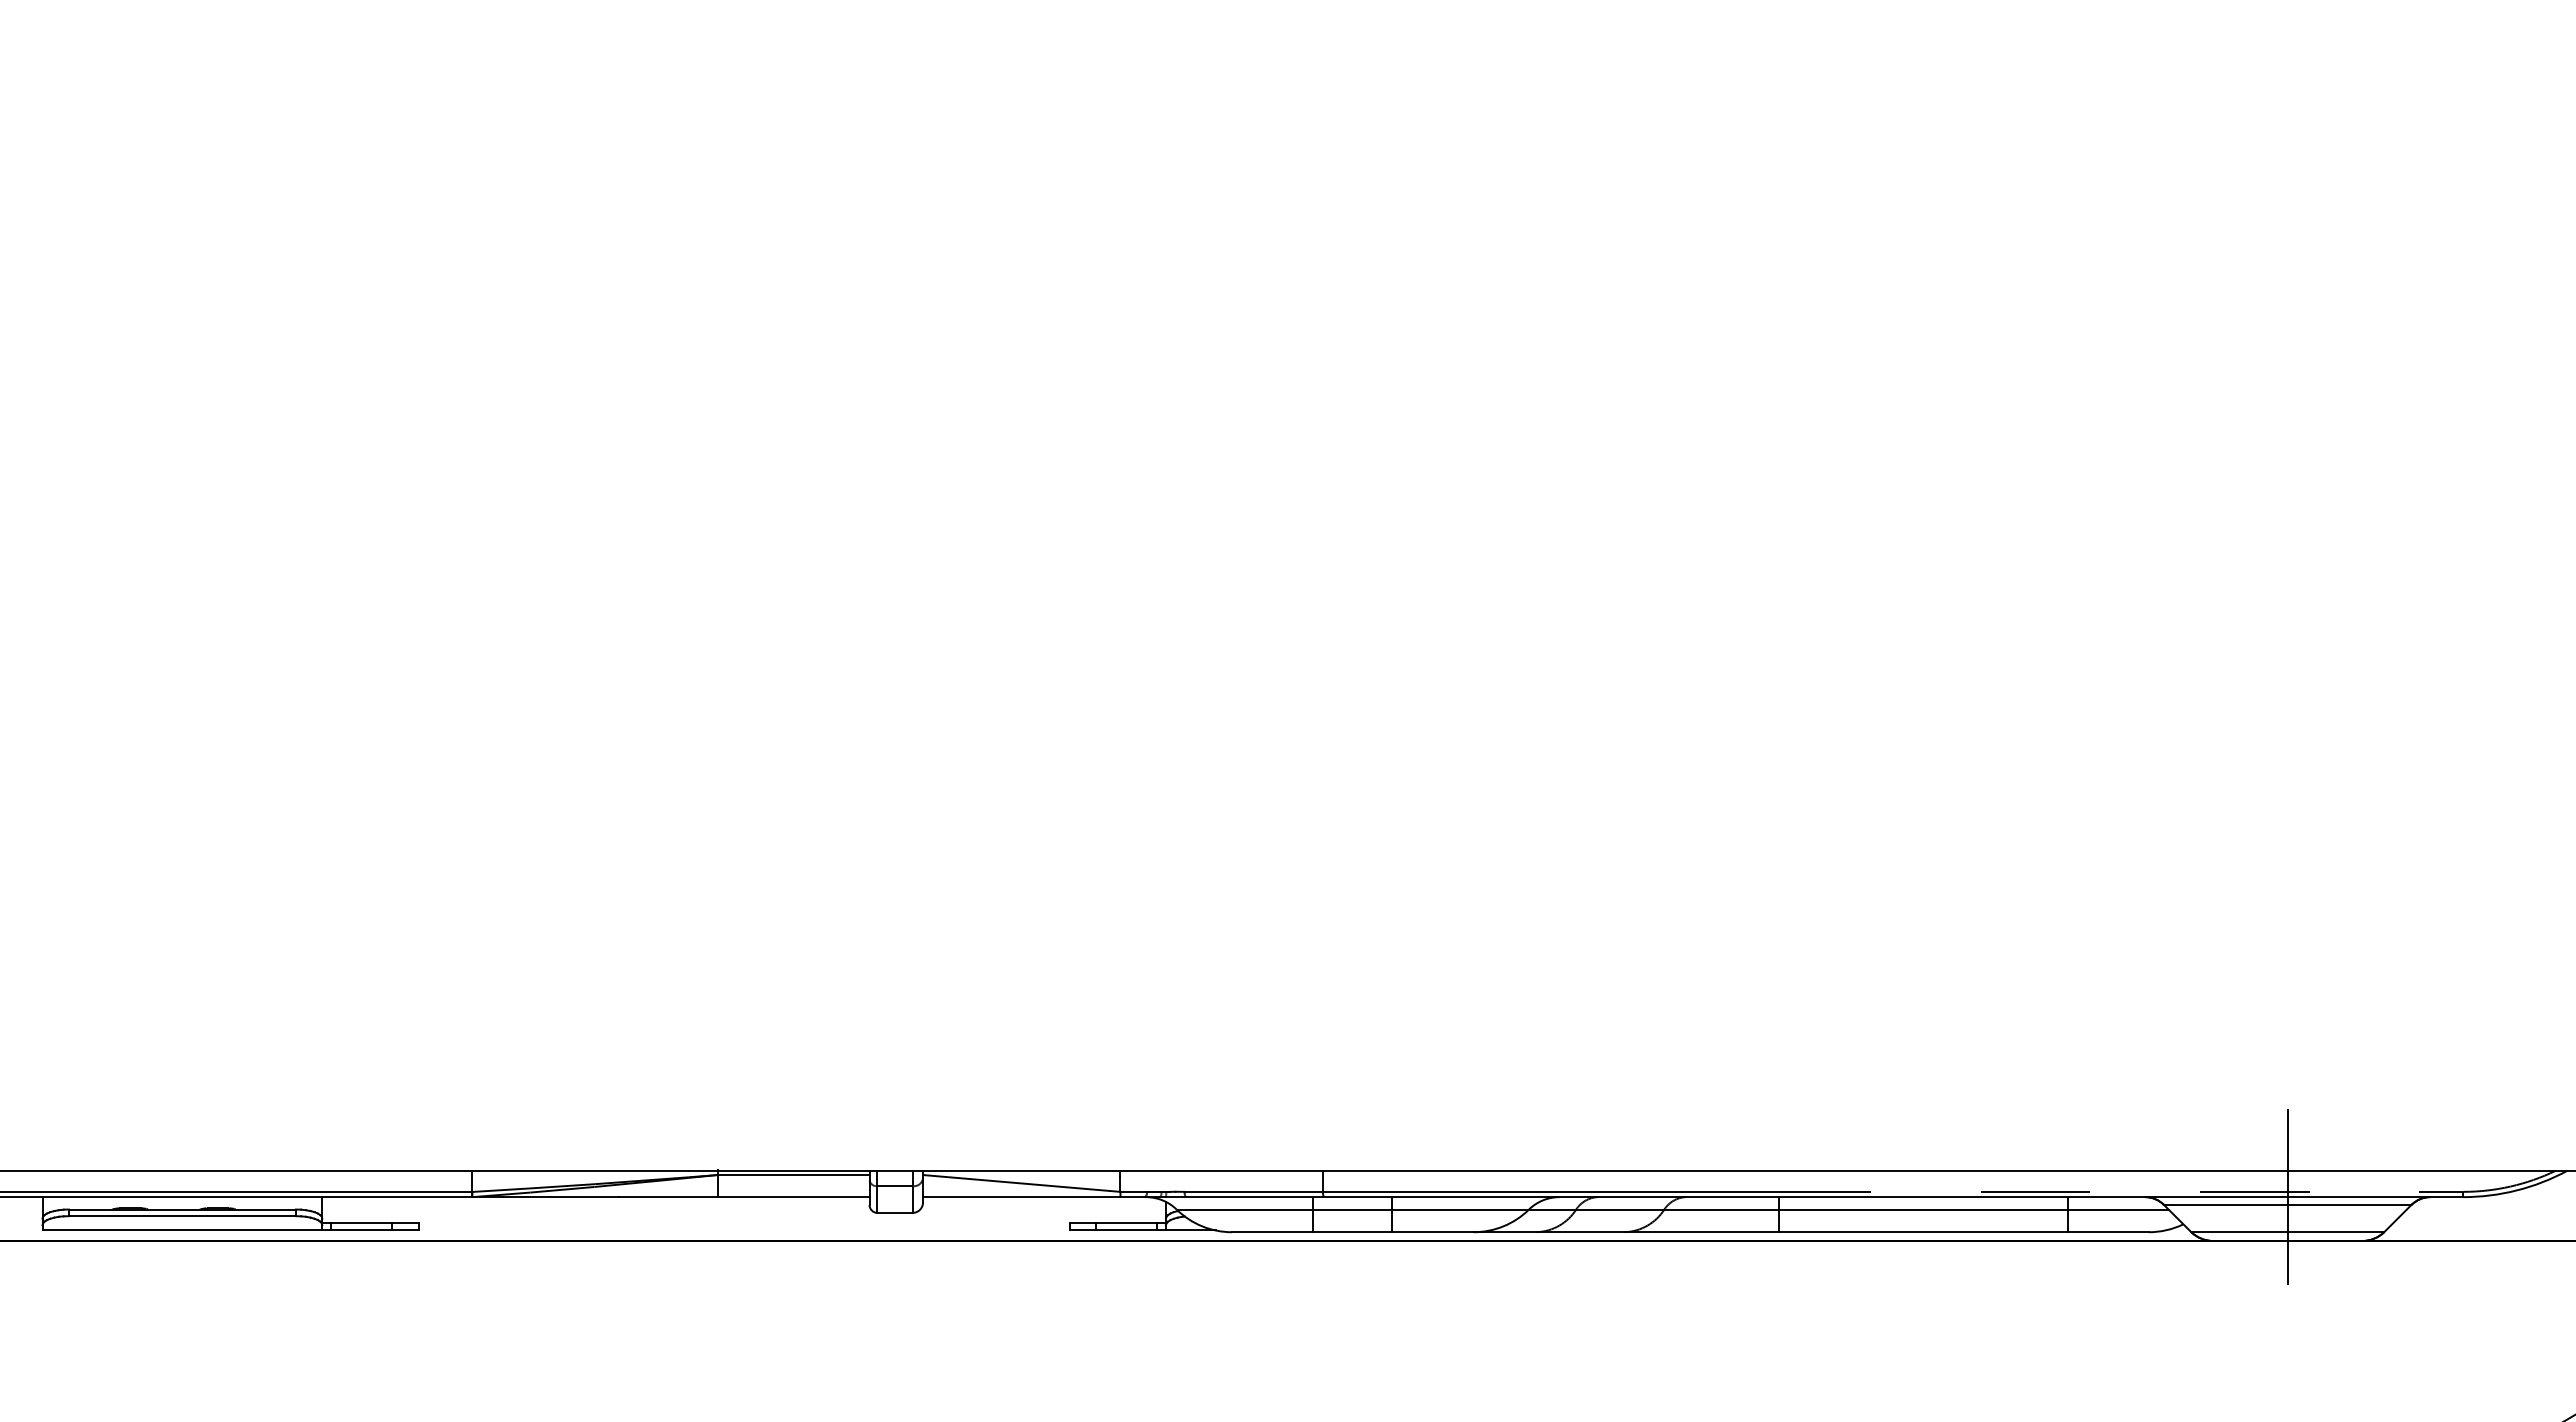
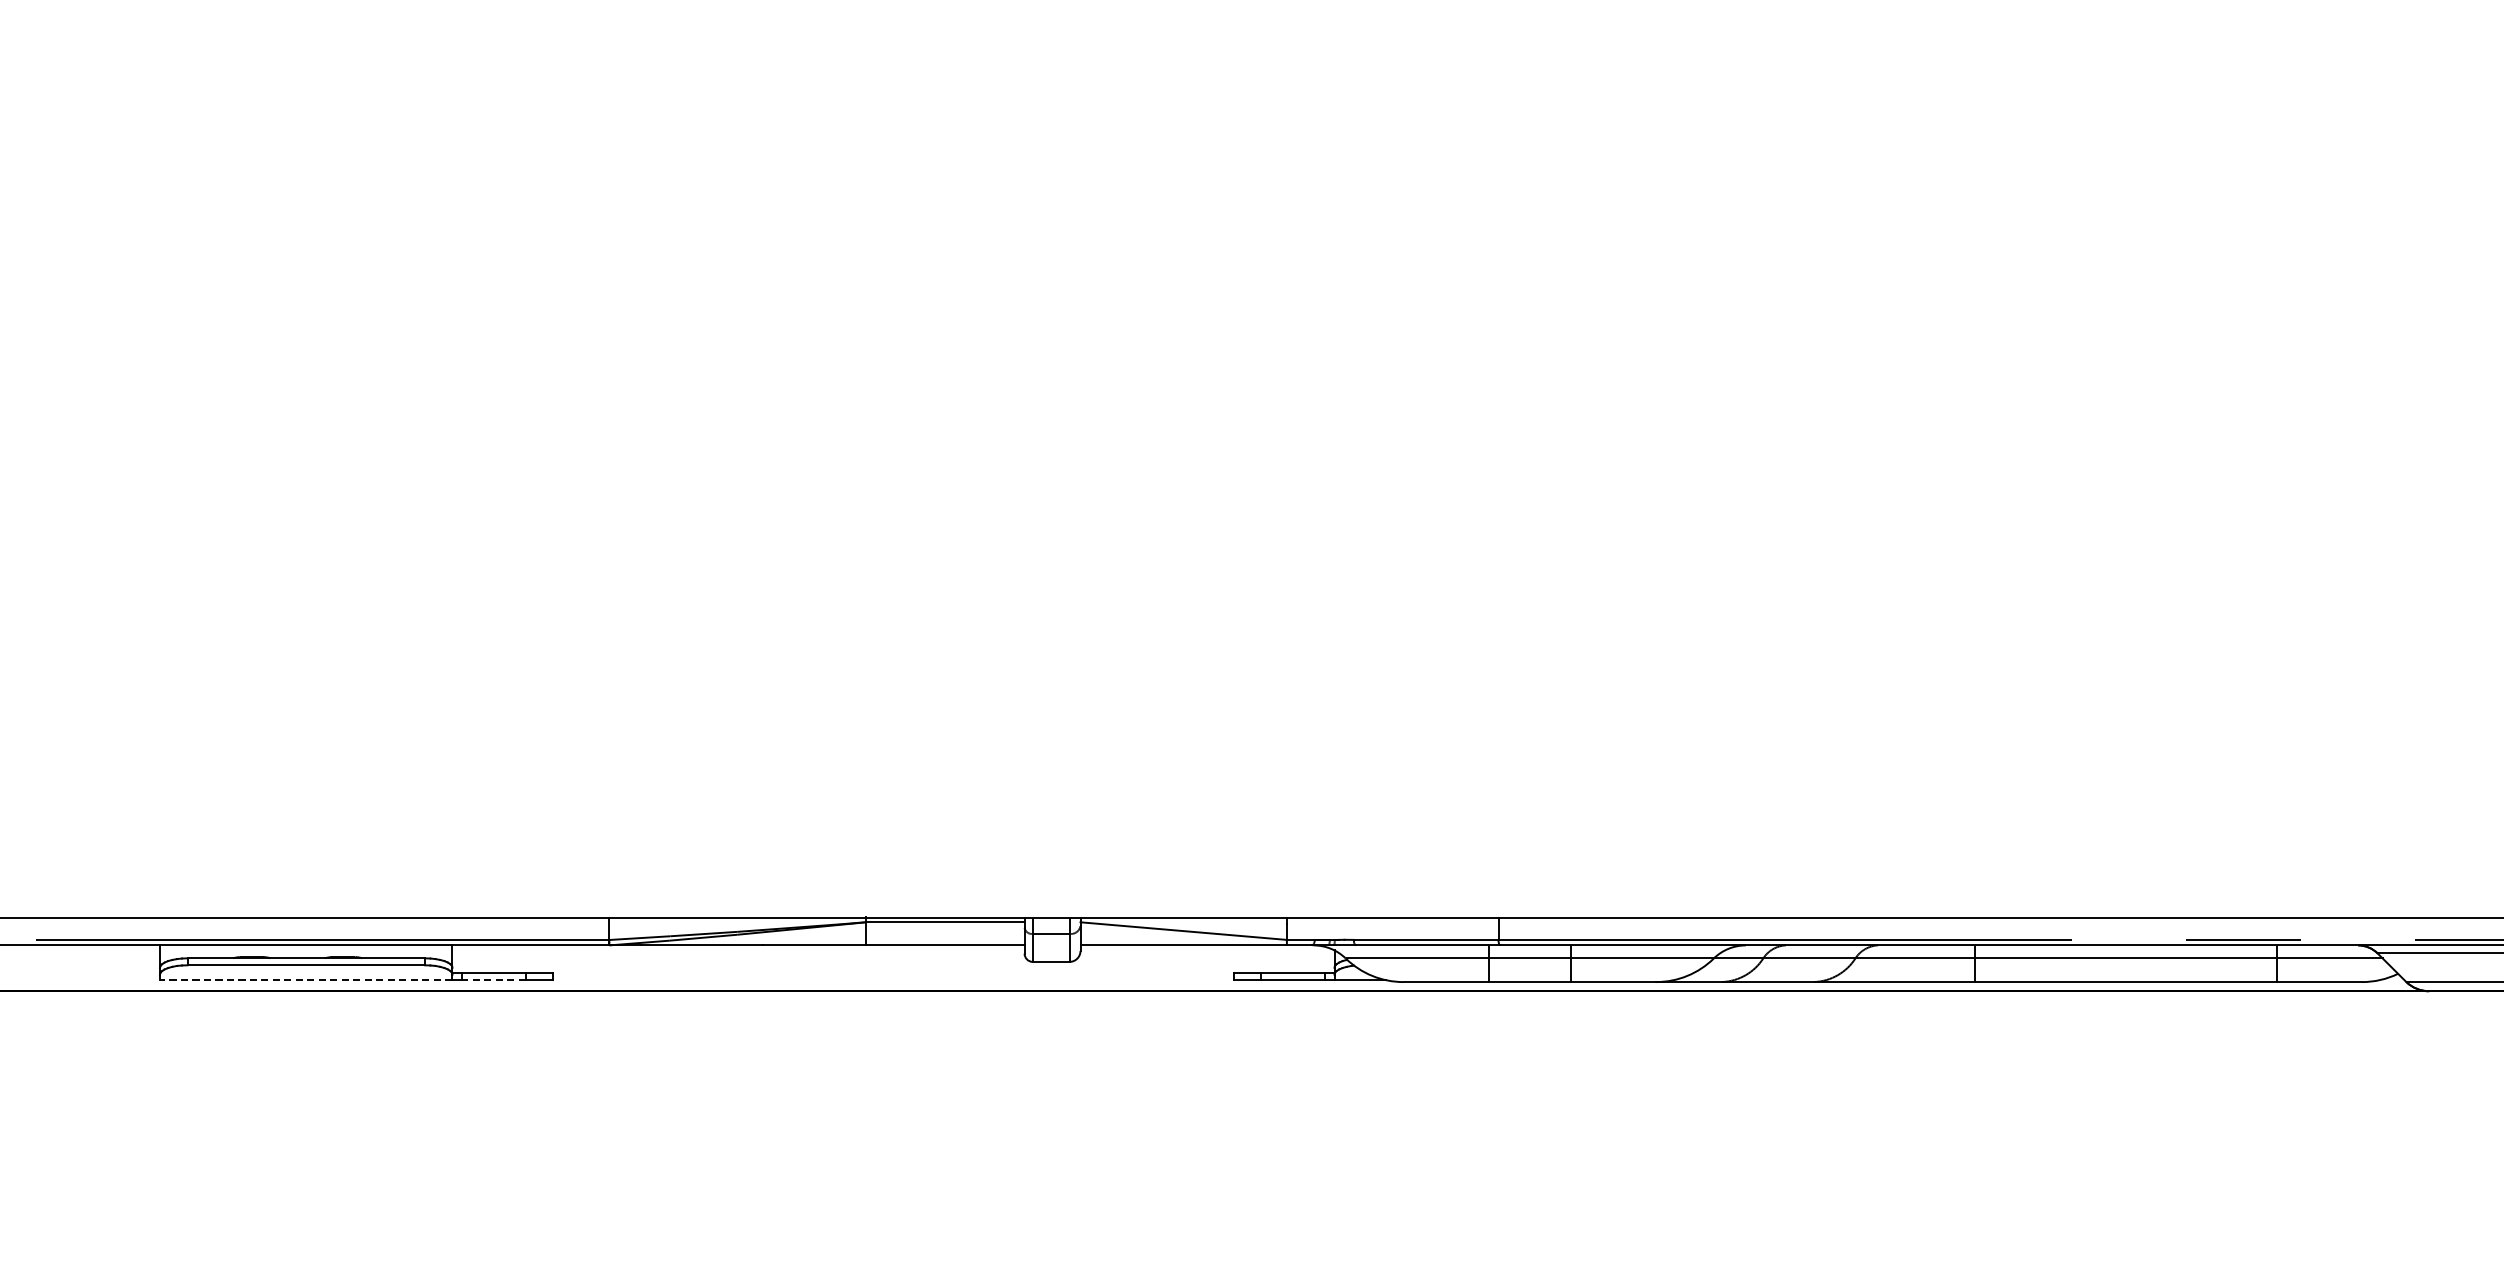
line: (182, 1230) -> (306, 980), solid -> dashed
line: (361, 1230) -> (493, 980), solid -> dashed

